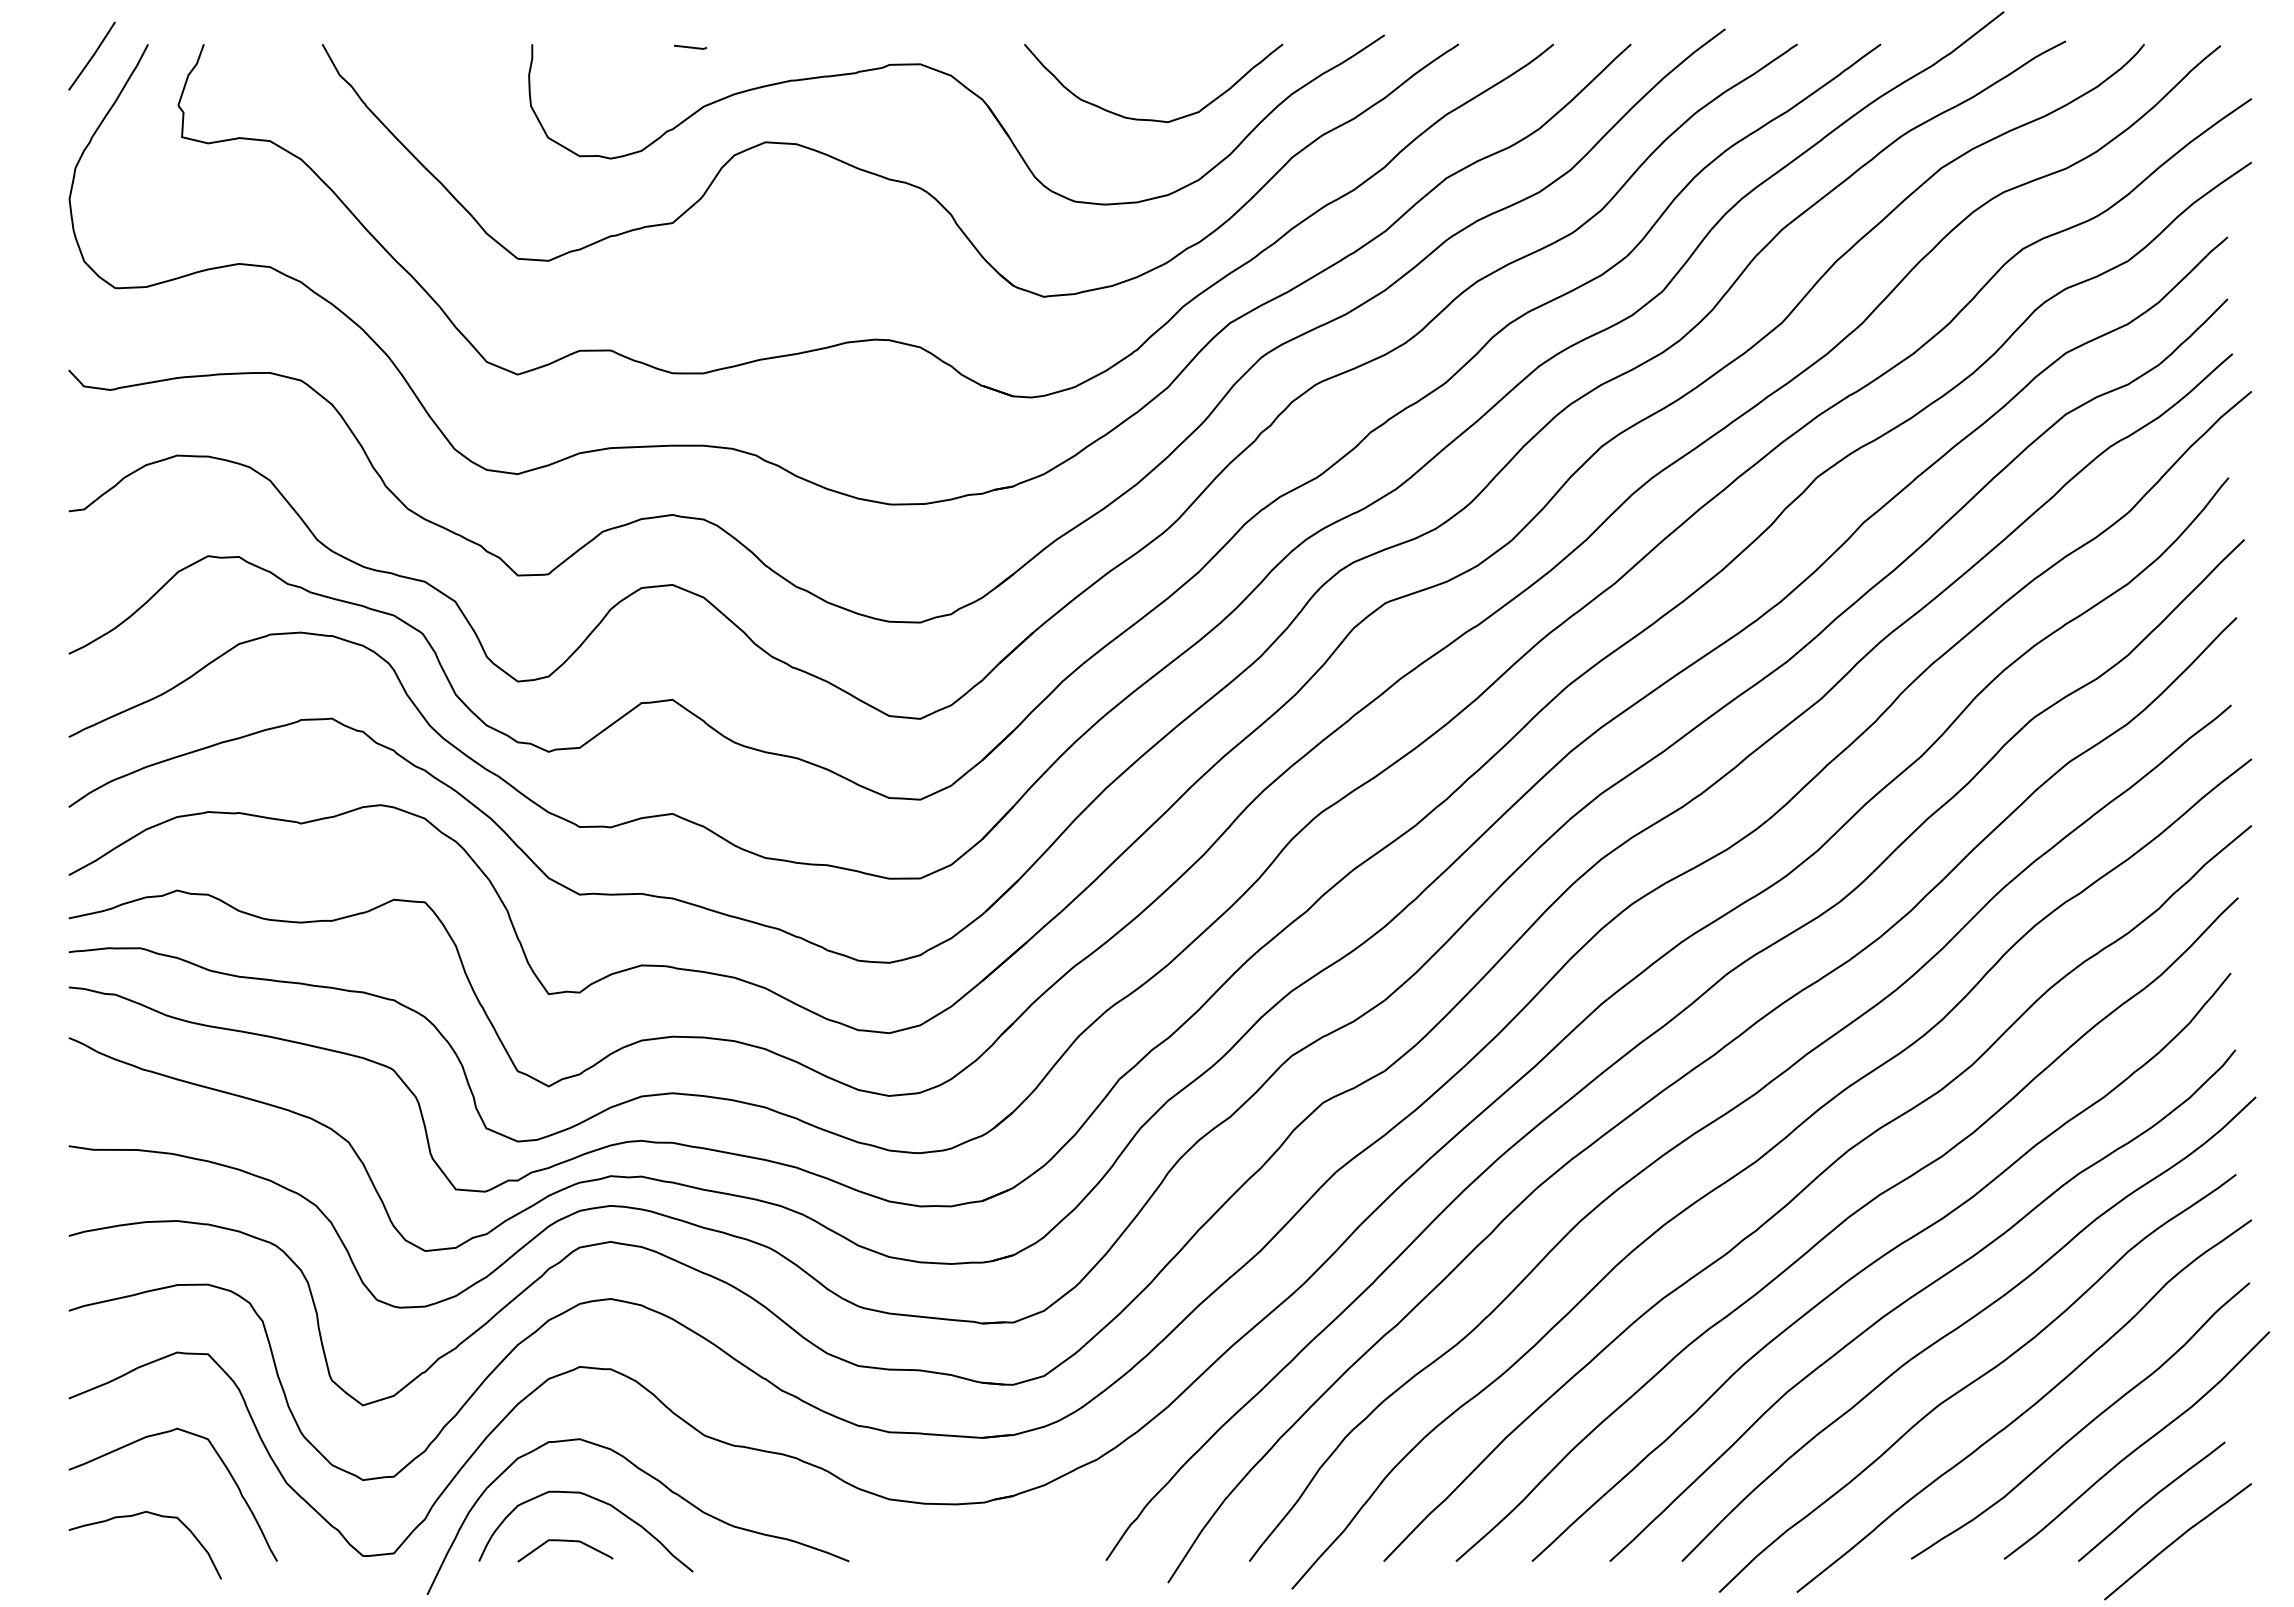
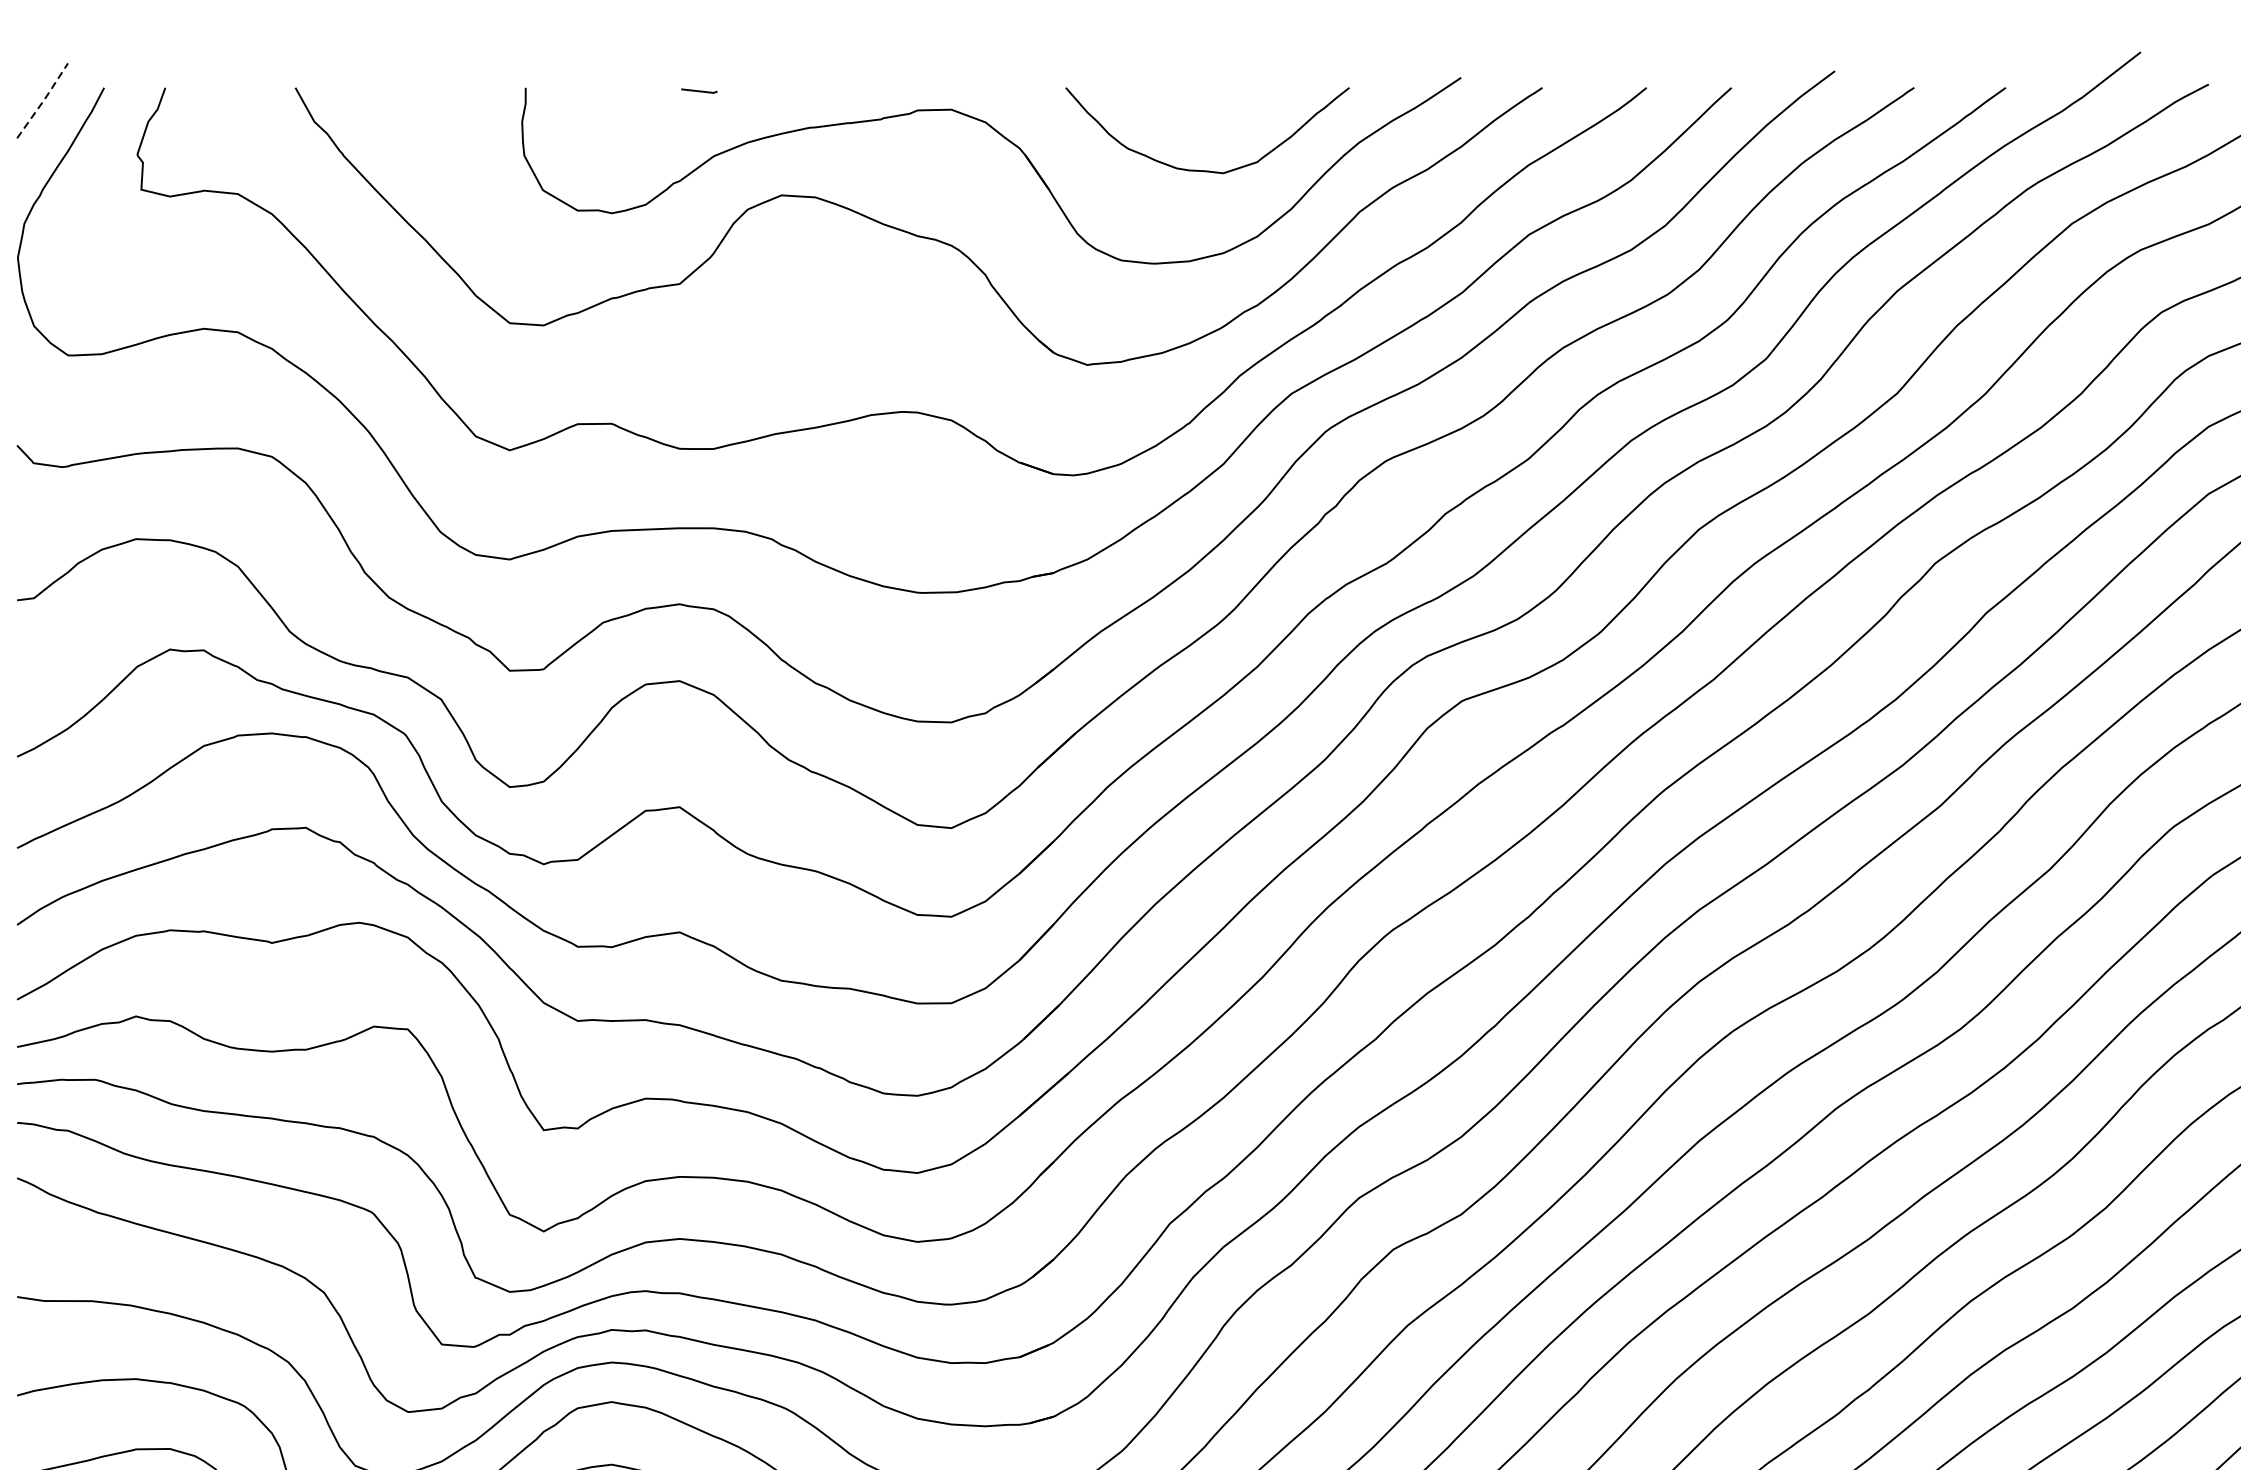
line: (93, 55) -> (44, 100), solid -> dashed

